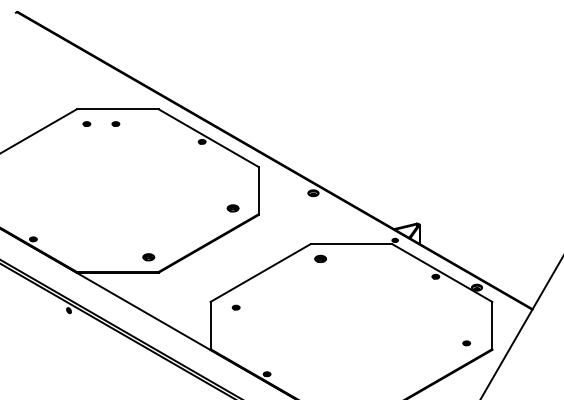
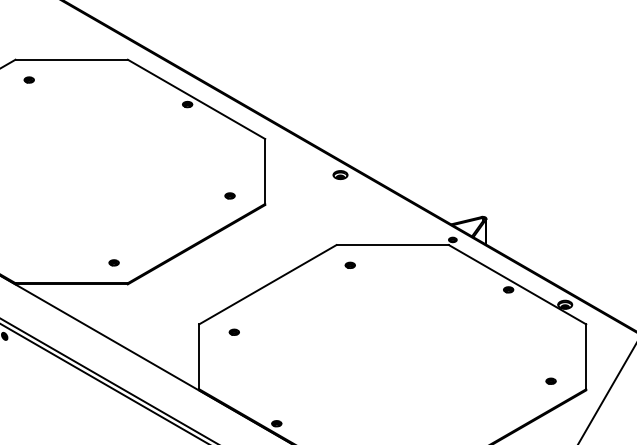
part: (115, 123) -> (68, 79), removed
part: (232, 208) -> (229, 196), size x0.62
part: (148, 256) -> (113, 261), size x0.62
part: (320, 258) -> (350, 264), size x0.62

